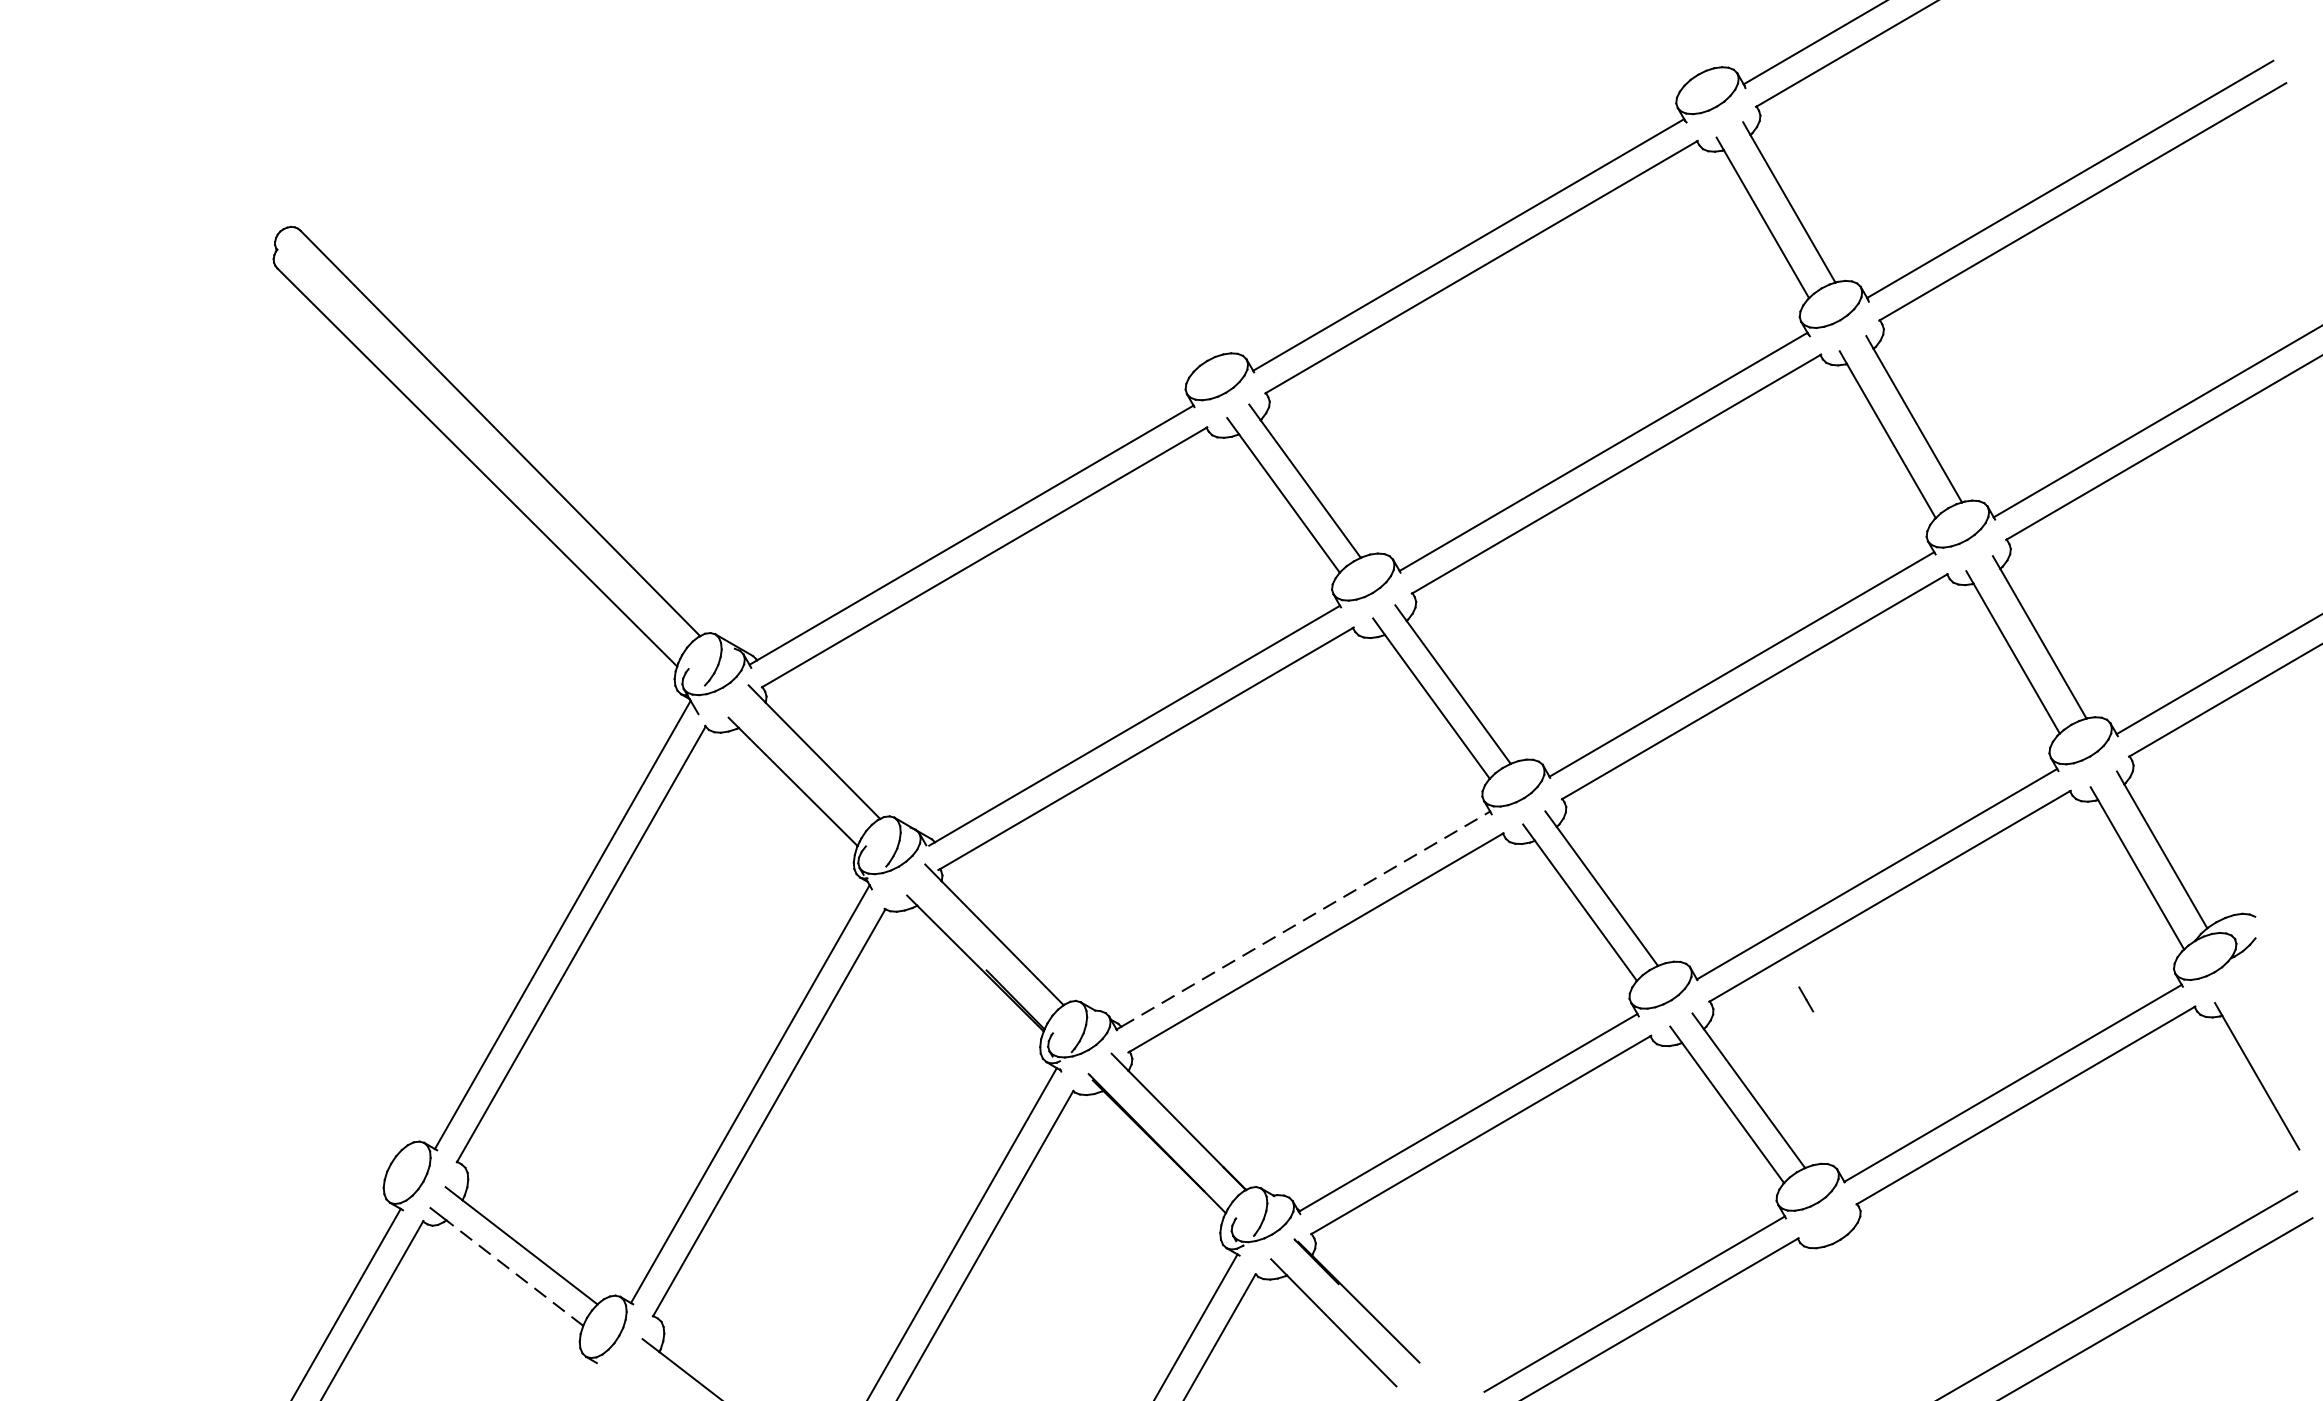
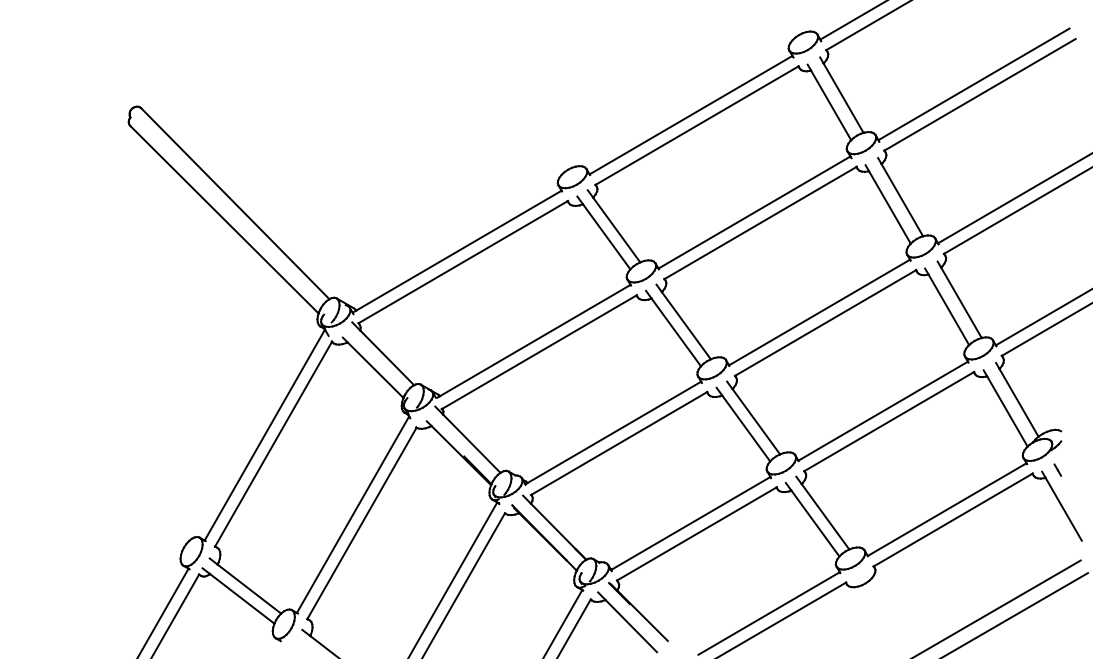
line: (1306, 919) -> (614, 432), dashed -> solid
line: (1805, 998) -> (1057, 469), moved
line: (515, 1272) -> (242, 598), dashed -> solid

